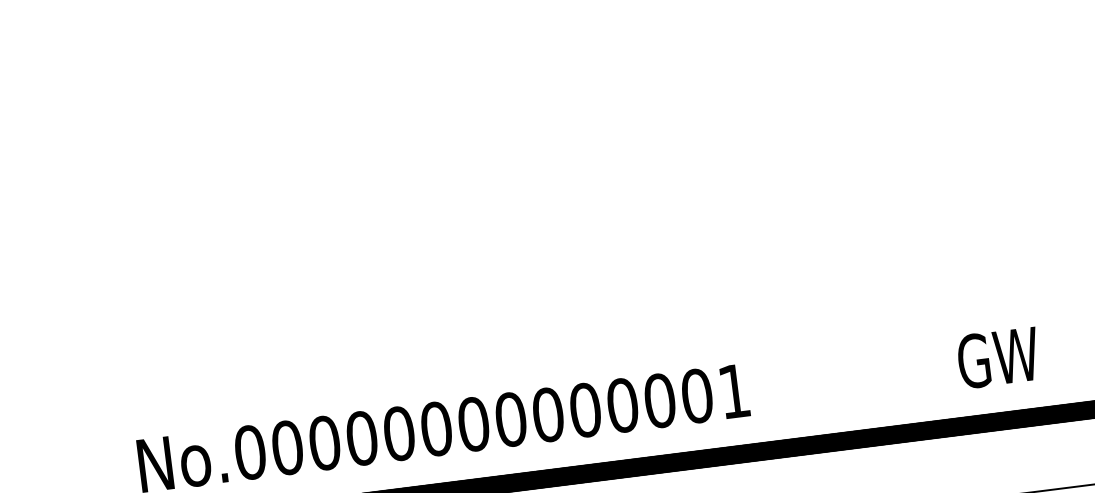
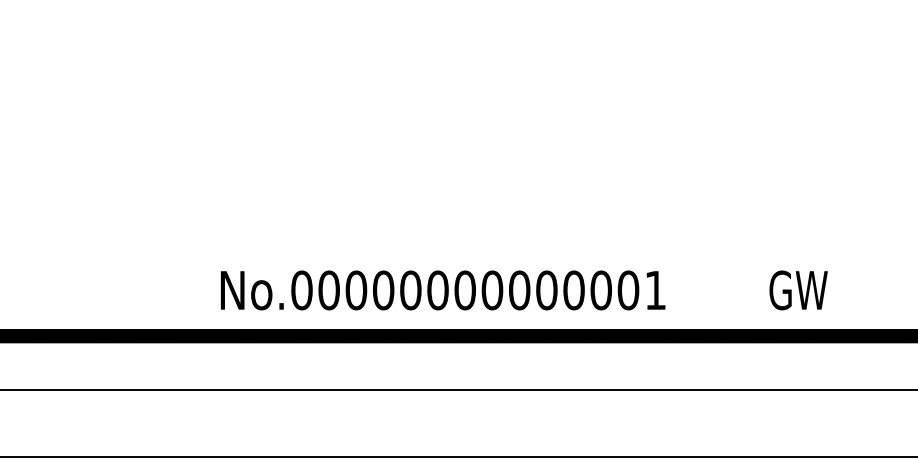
text: (998, 358) -> (798, 290), moved

